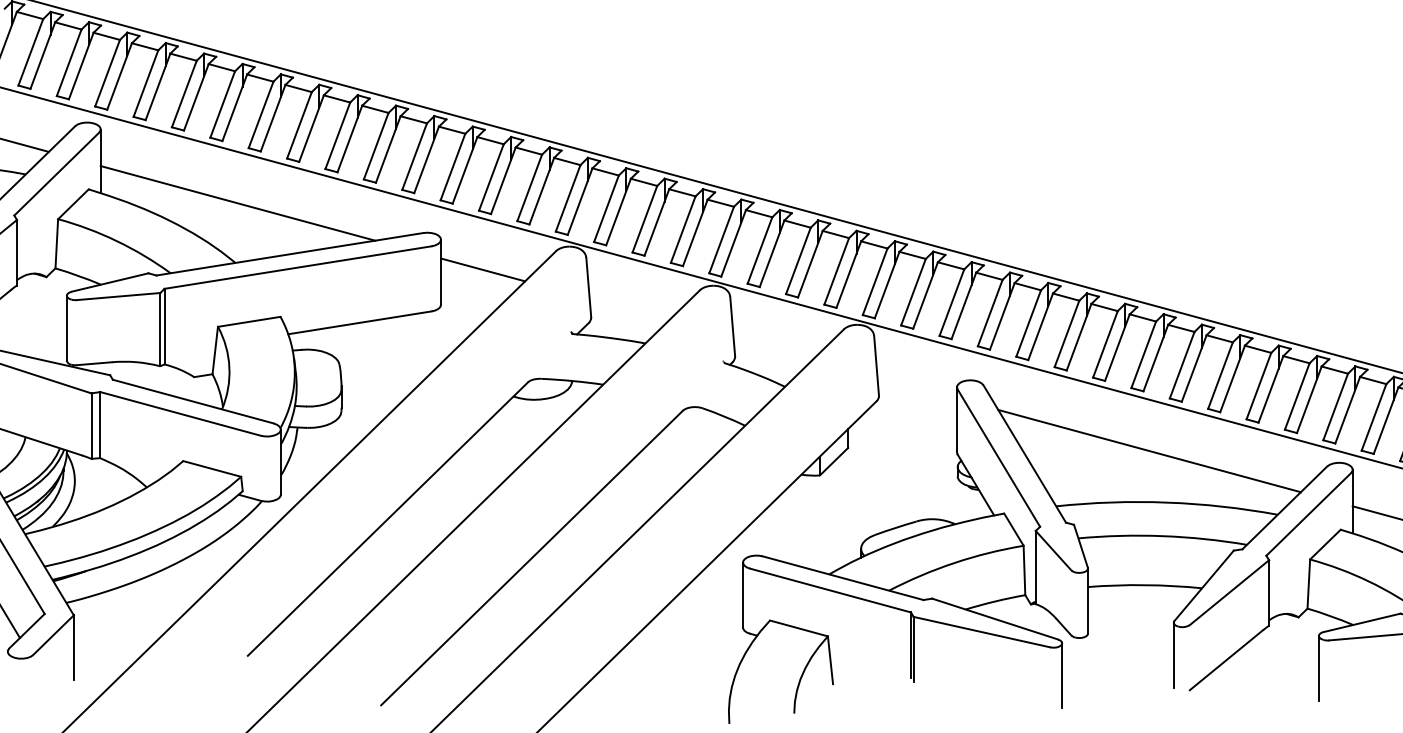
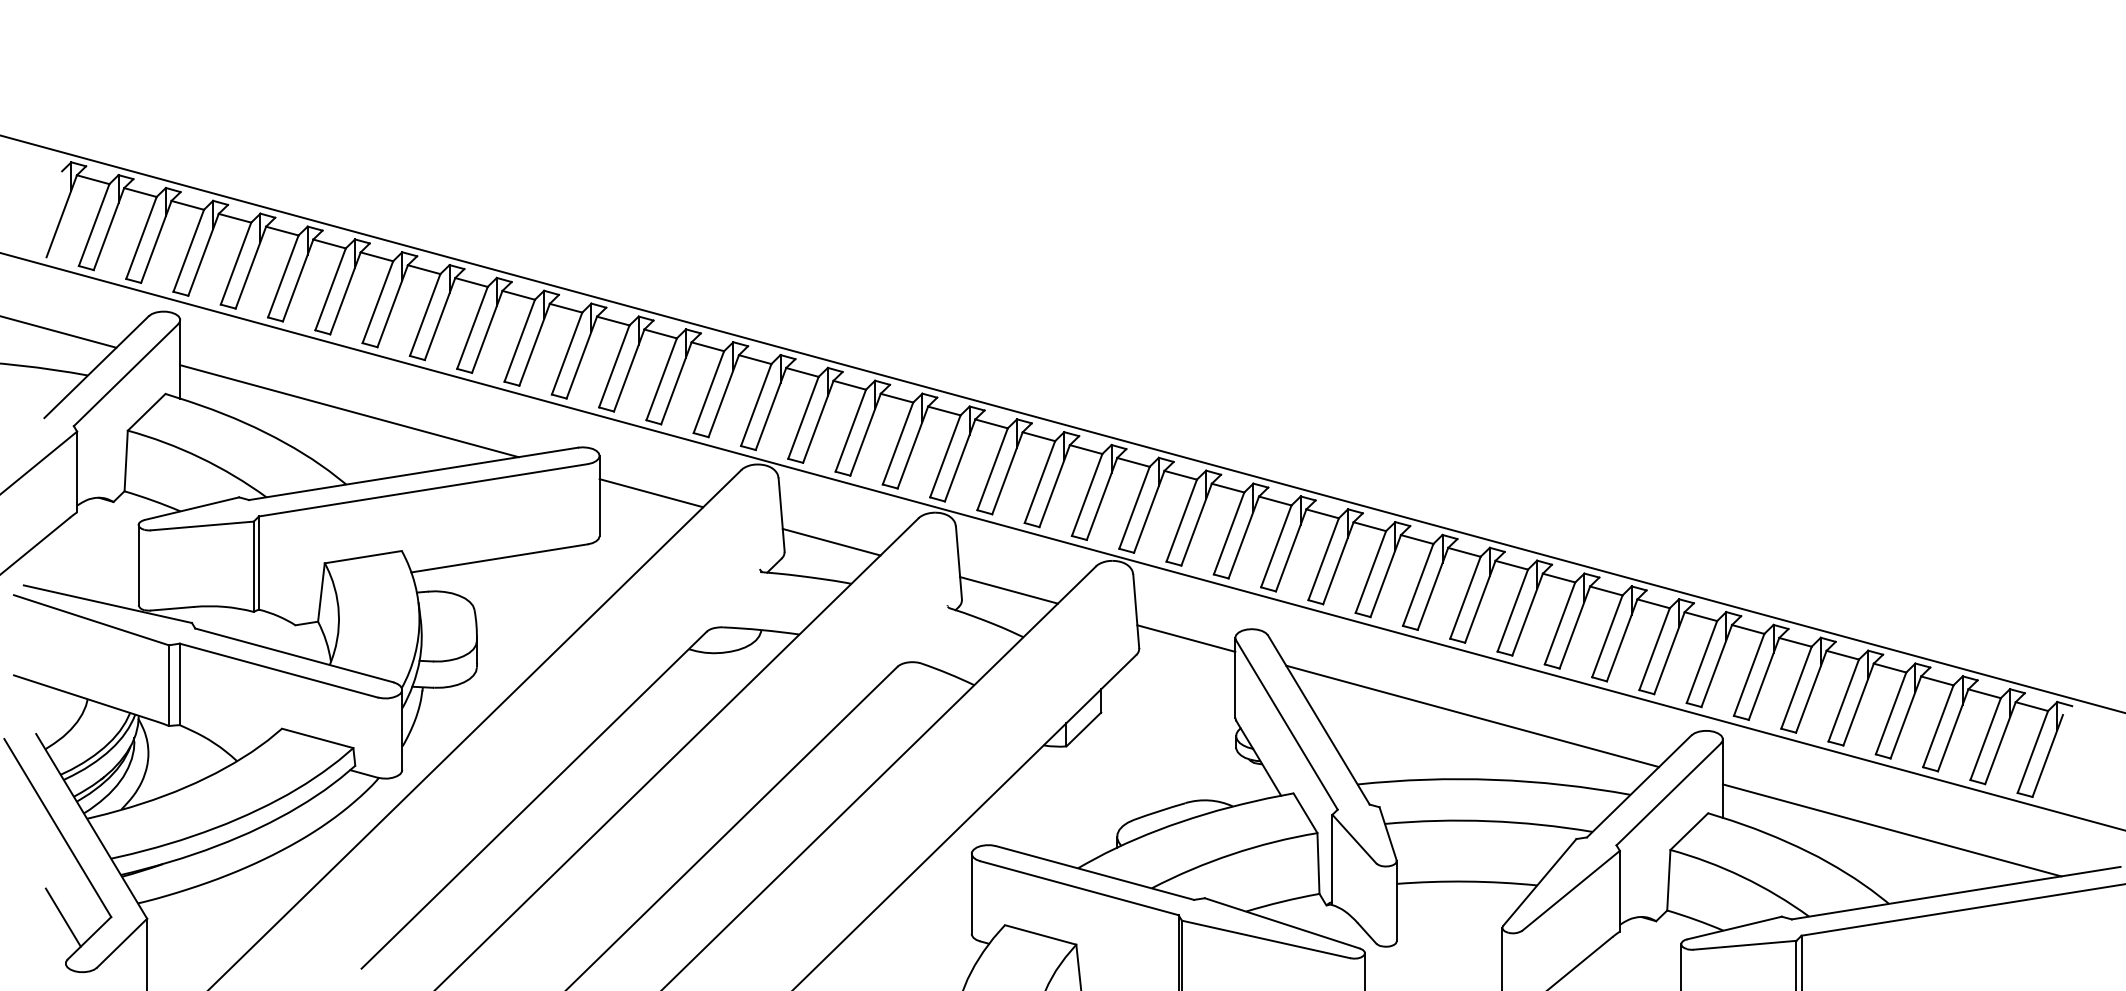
line: (629, 309) -> (831, 541), added
line: (772, 348) -> (1008, 590), added
line: (917, 387) -> (1186, 638), added

